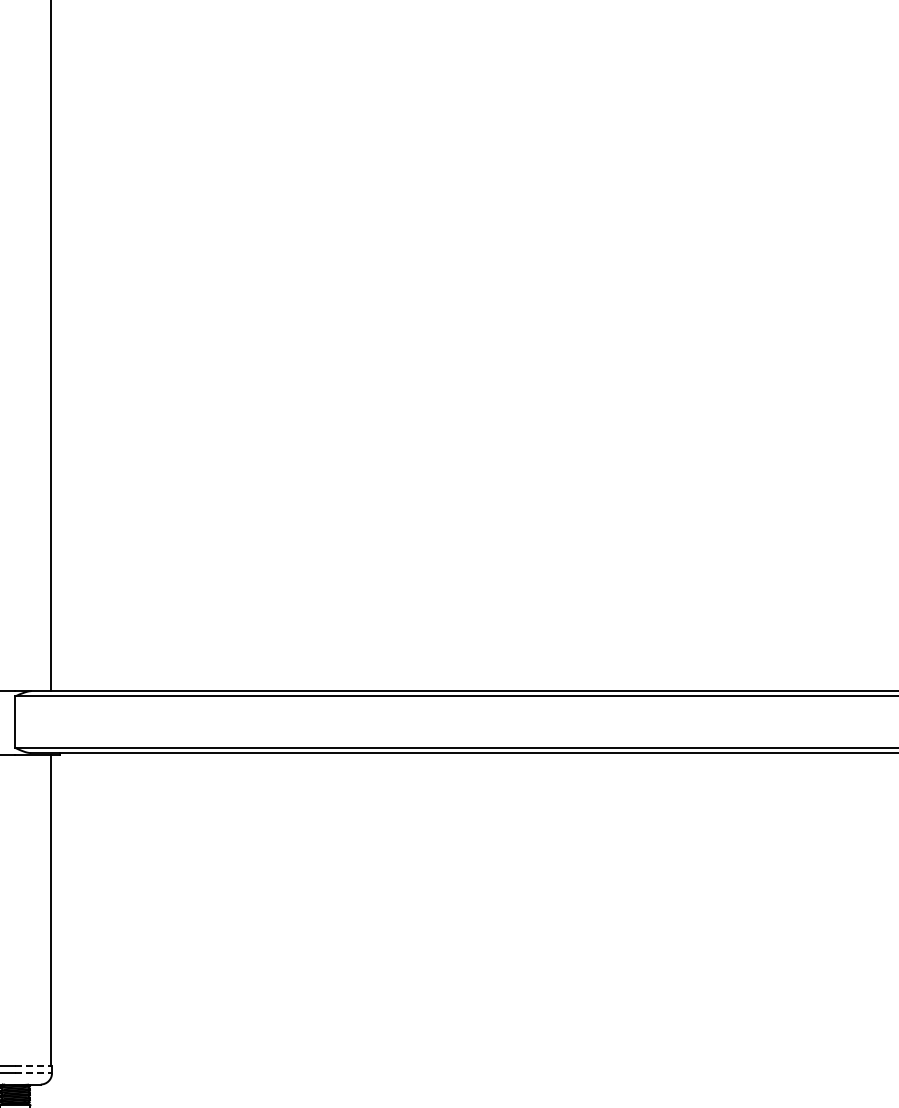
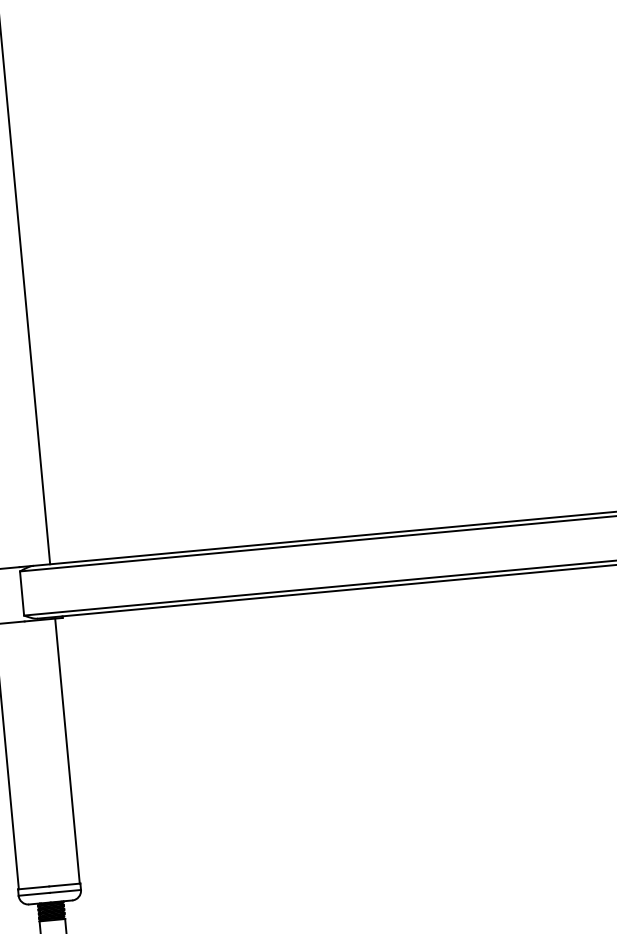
line: (34, 1065) -> (65, 884), dashed -> solid
line: (34, 1073) -> (66, 891), dashed -> solid

